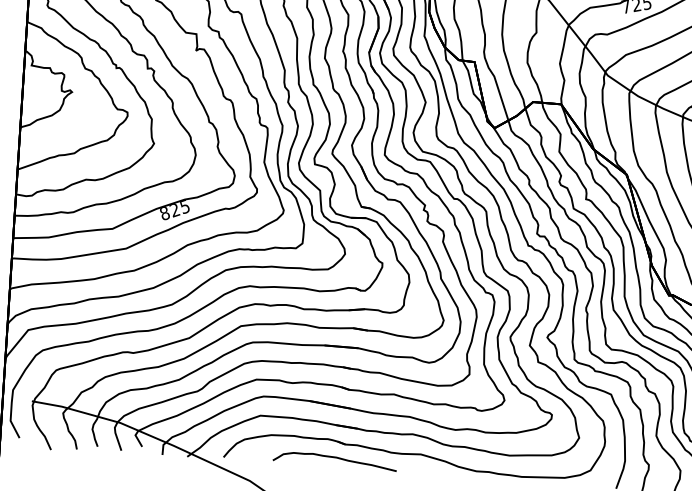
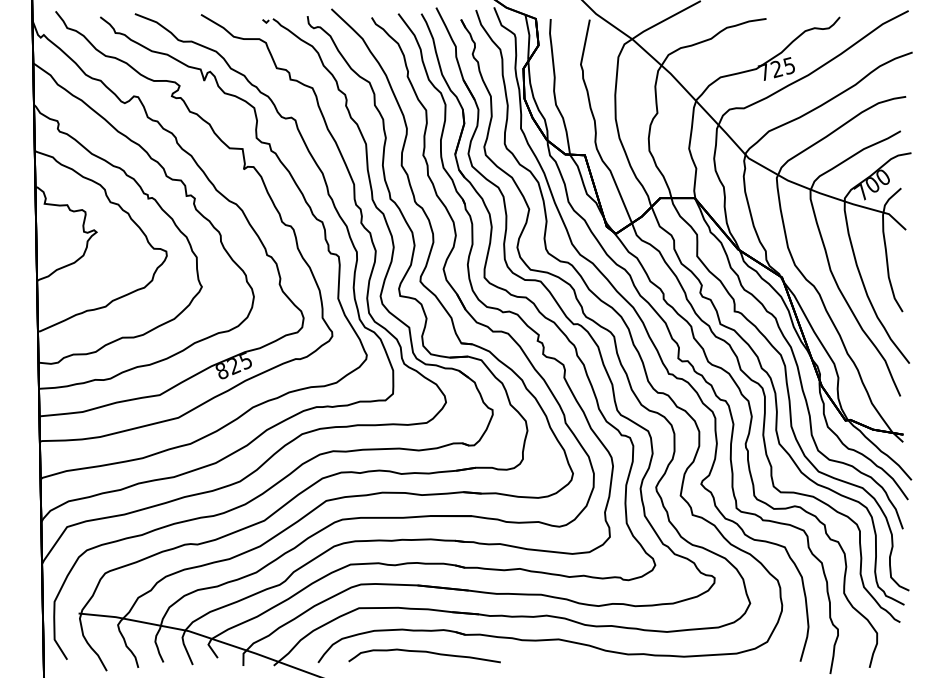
curve: (335, 458) -> (424, 652), moved

